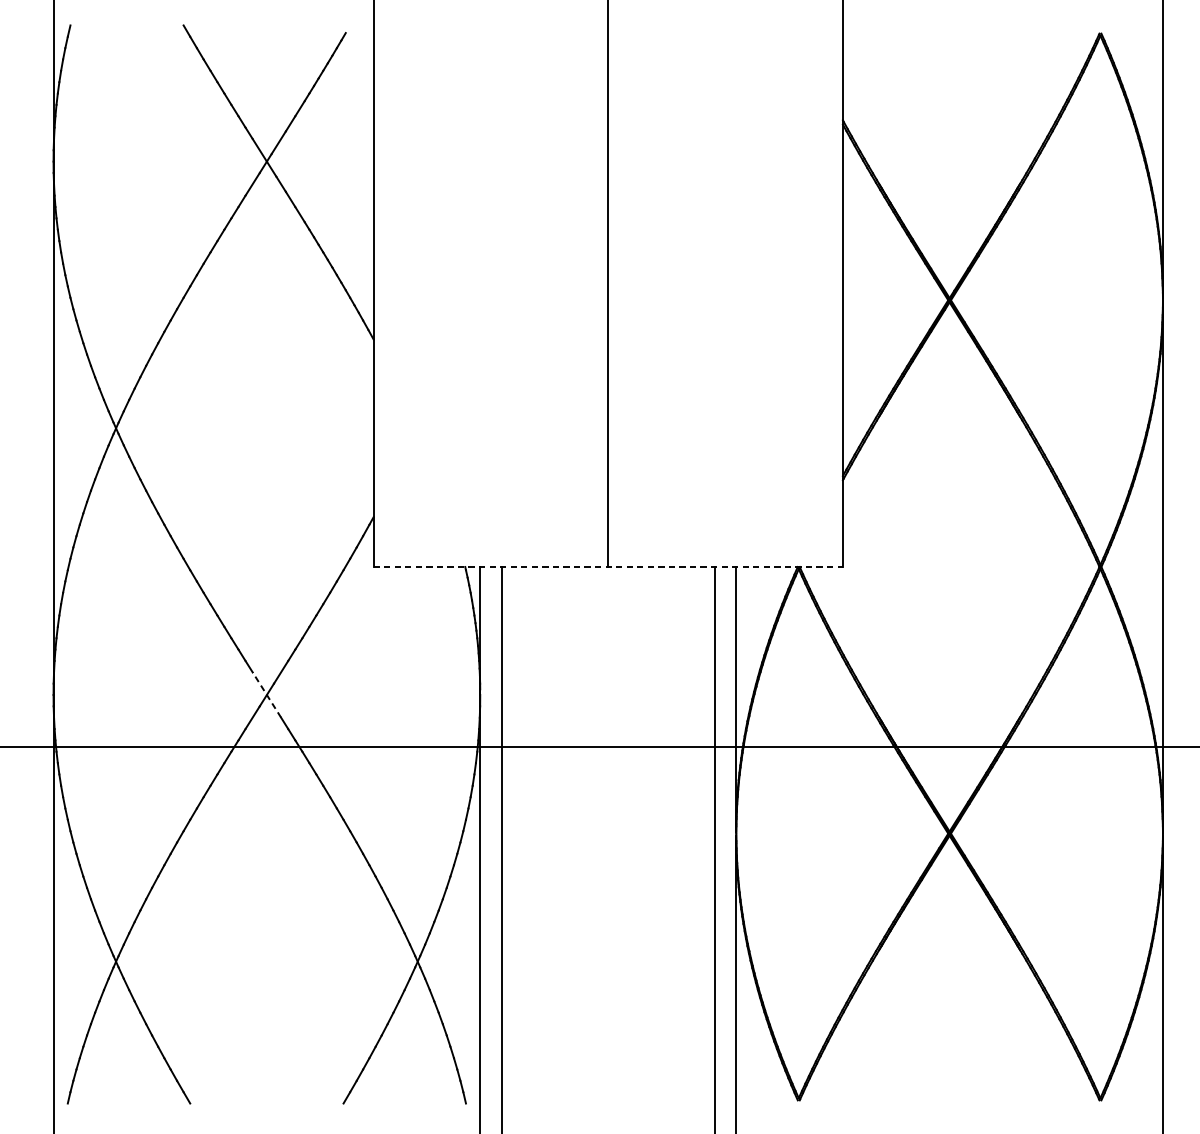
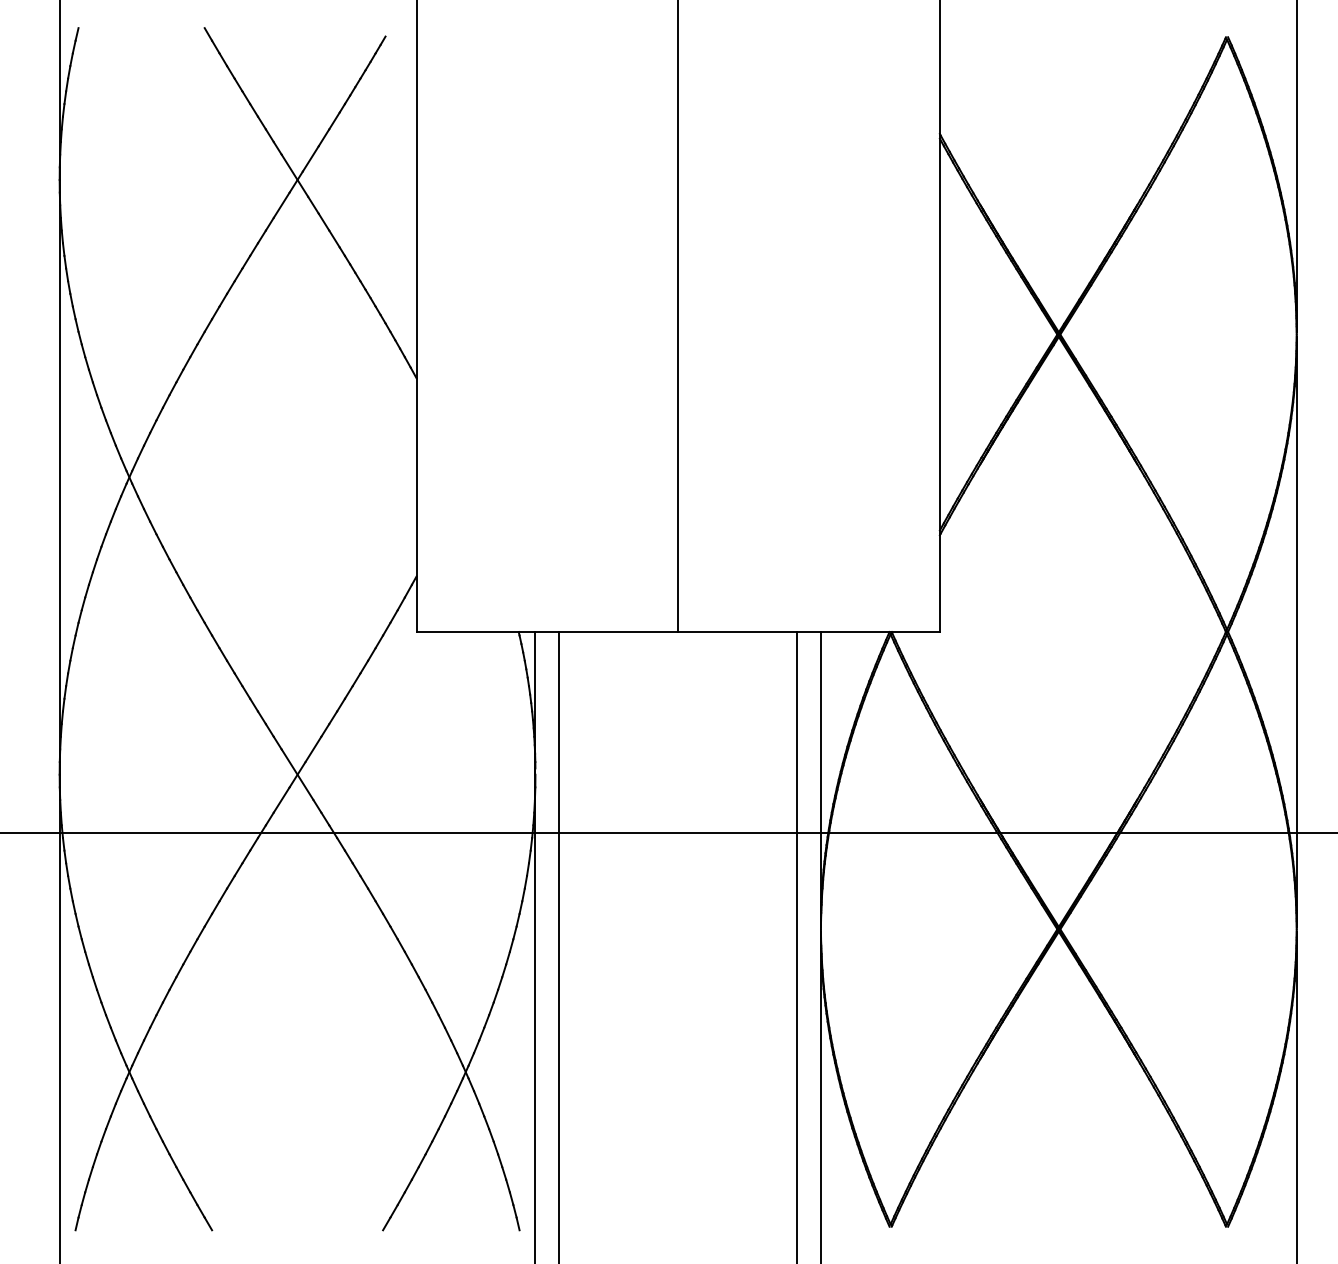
line: (608, 567) -> (678, 632), dashed -> solid
line: (266, 694) -> (297, 774), dashed -> solid

